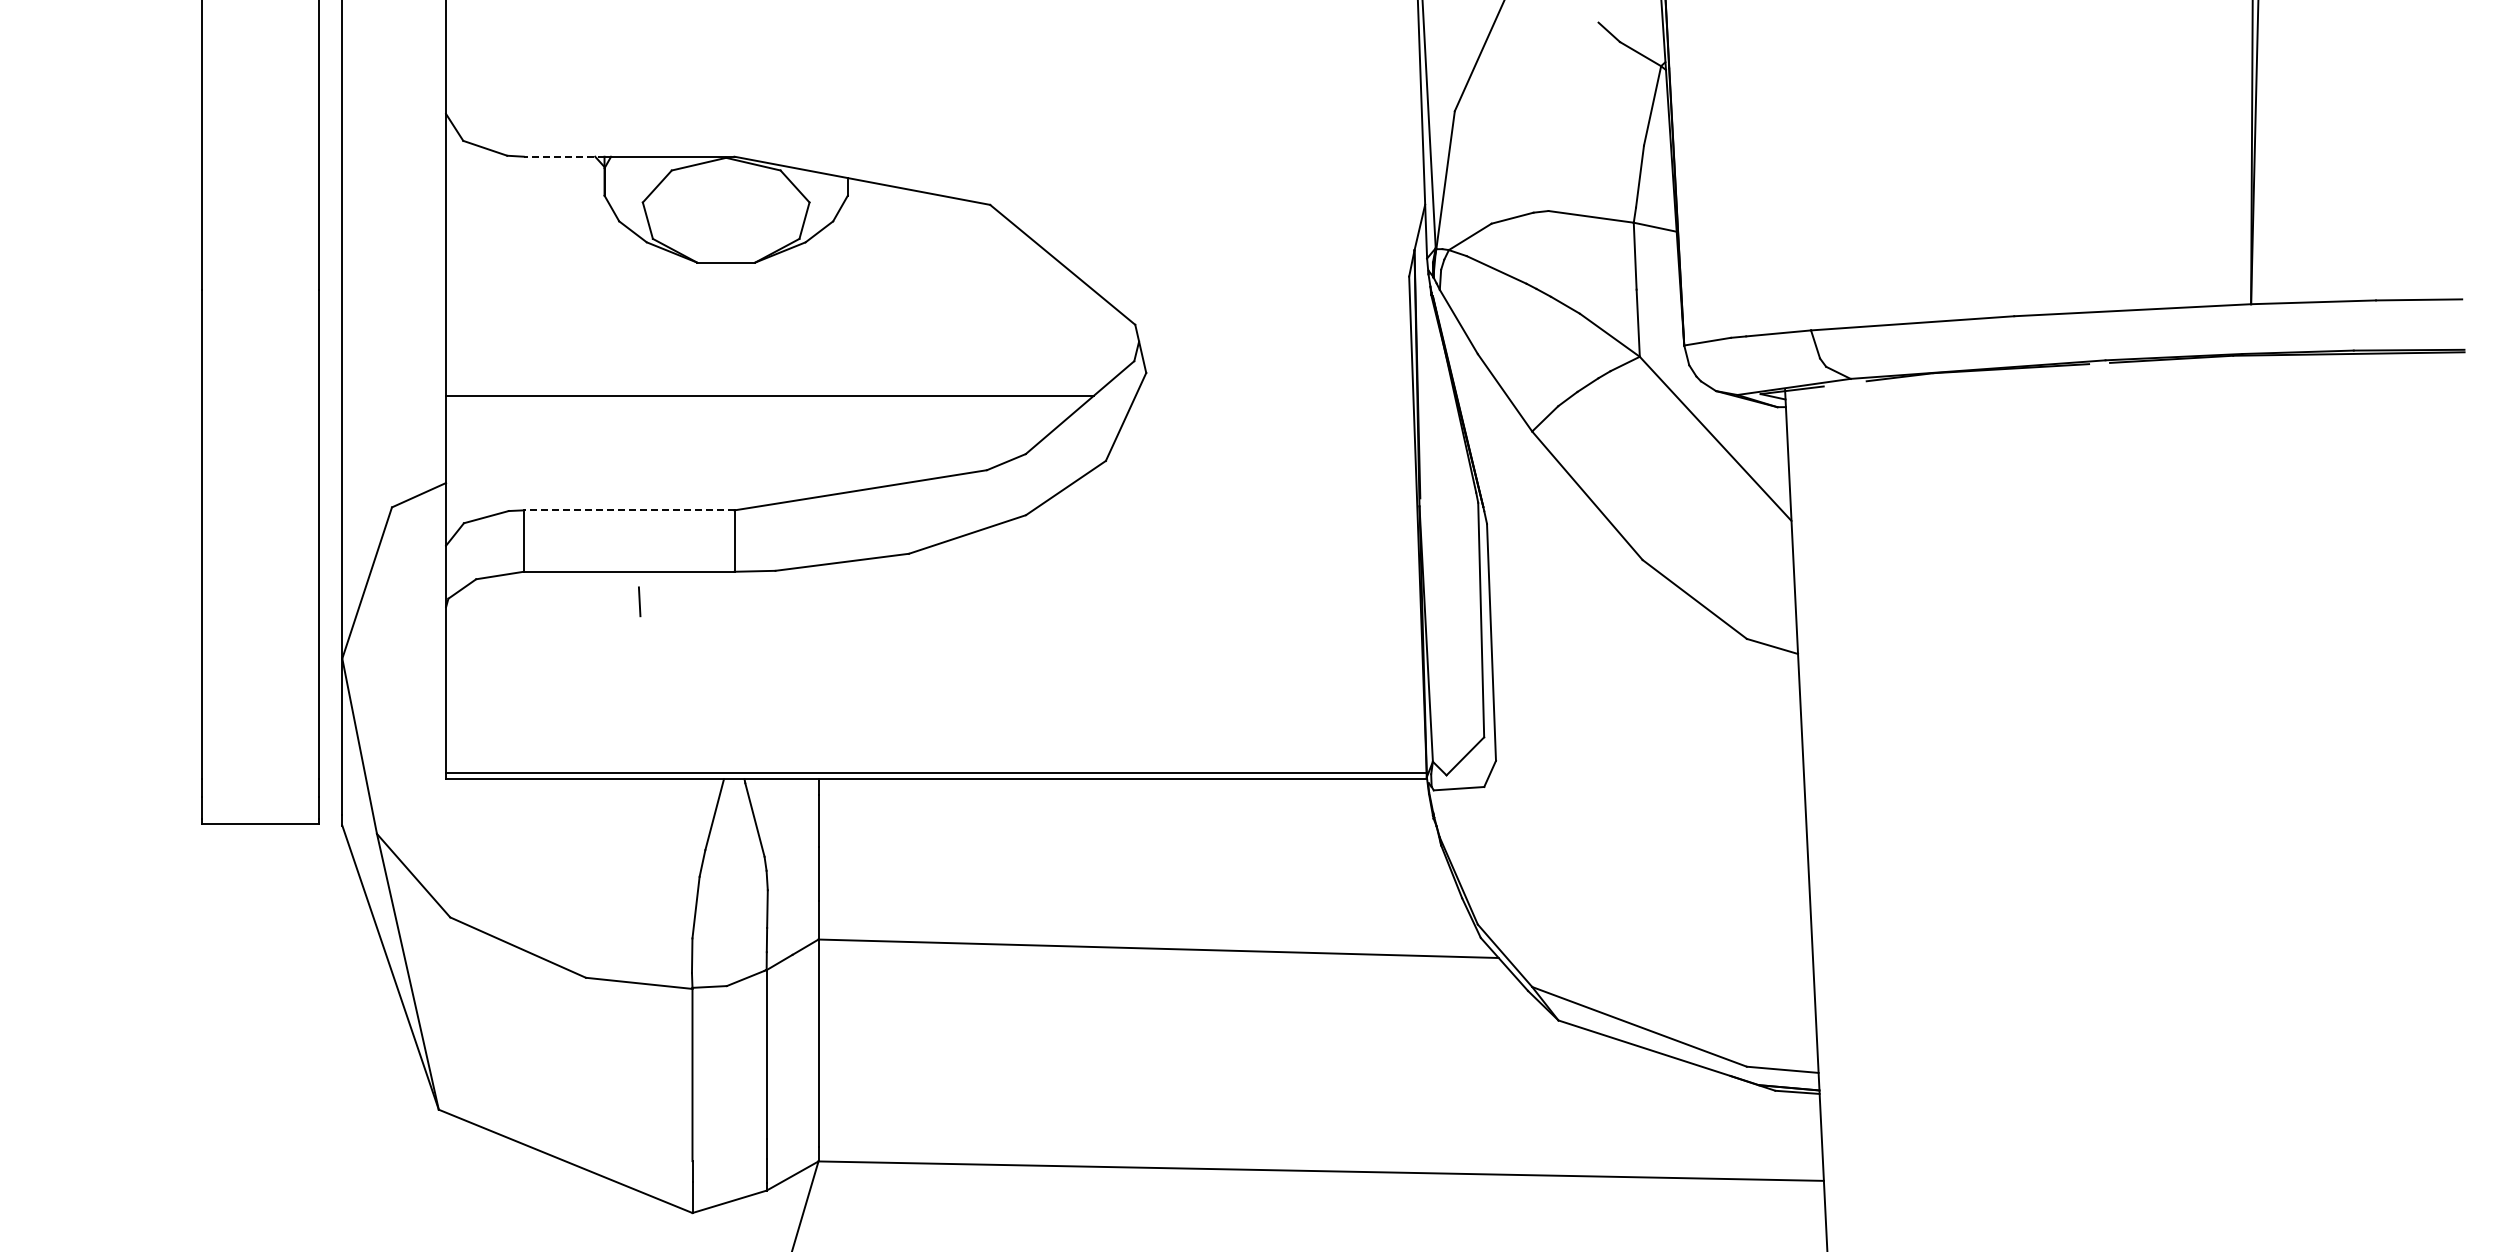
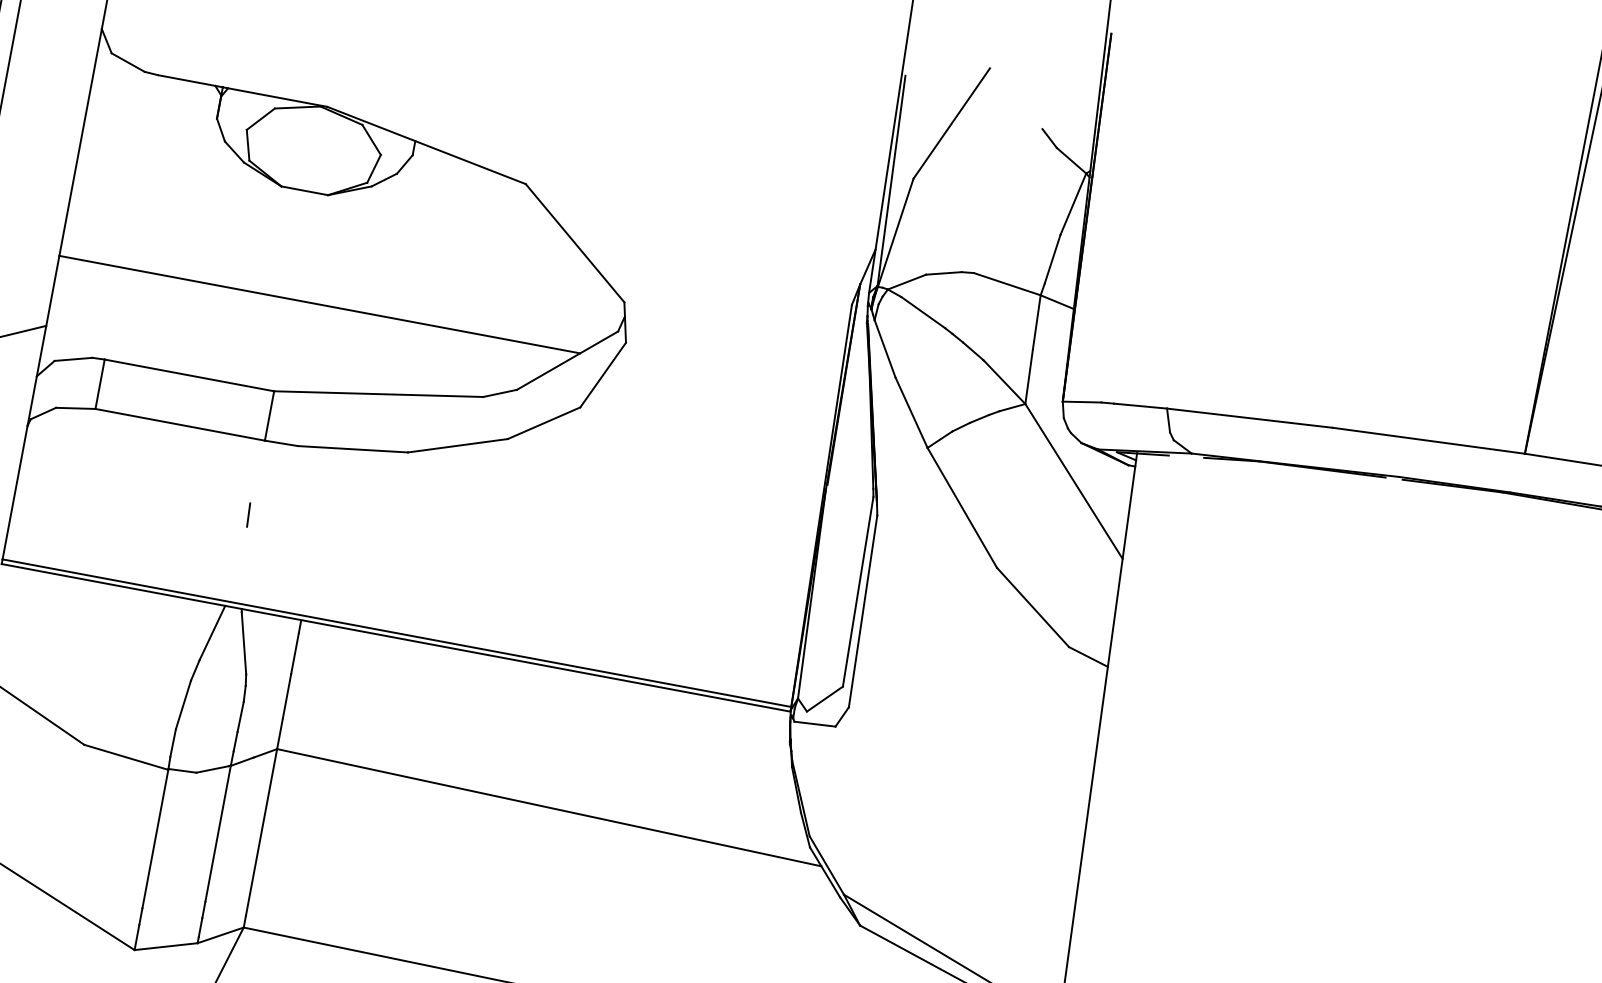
line: (563, 156) -> (189, 80), dashed -> solid
line: (628, 510) -> (188, 375), dashed -> solid
line: (639, 601) -> (248, 514), moved

